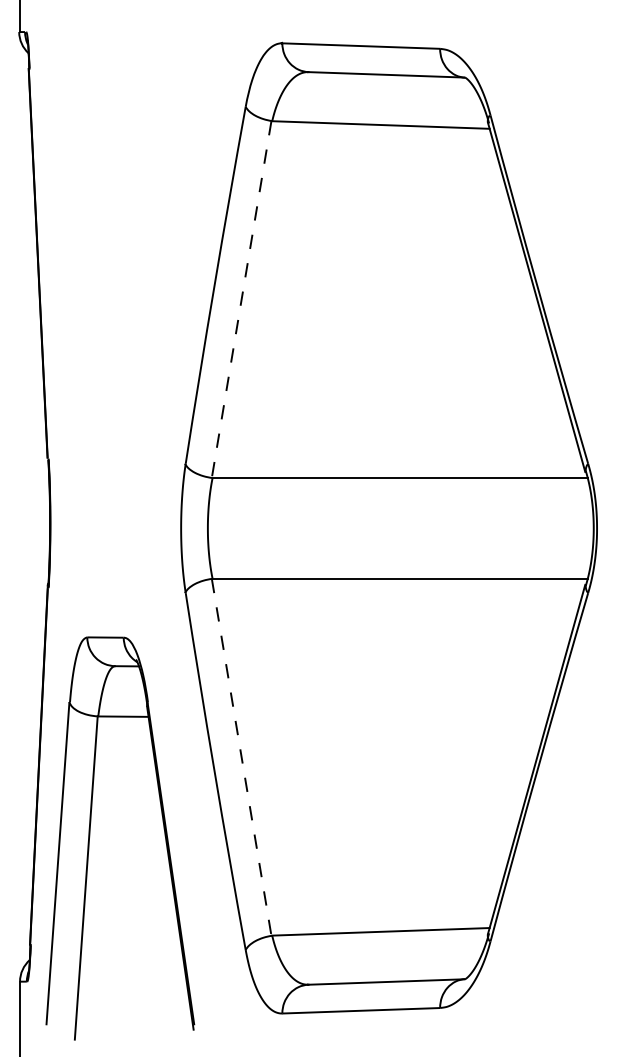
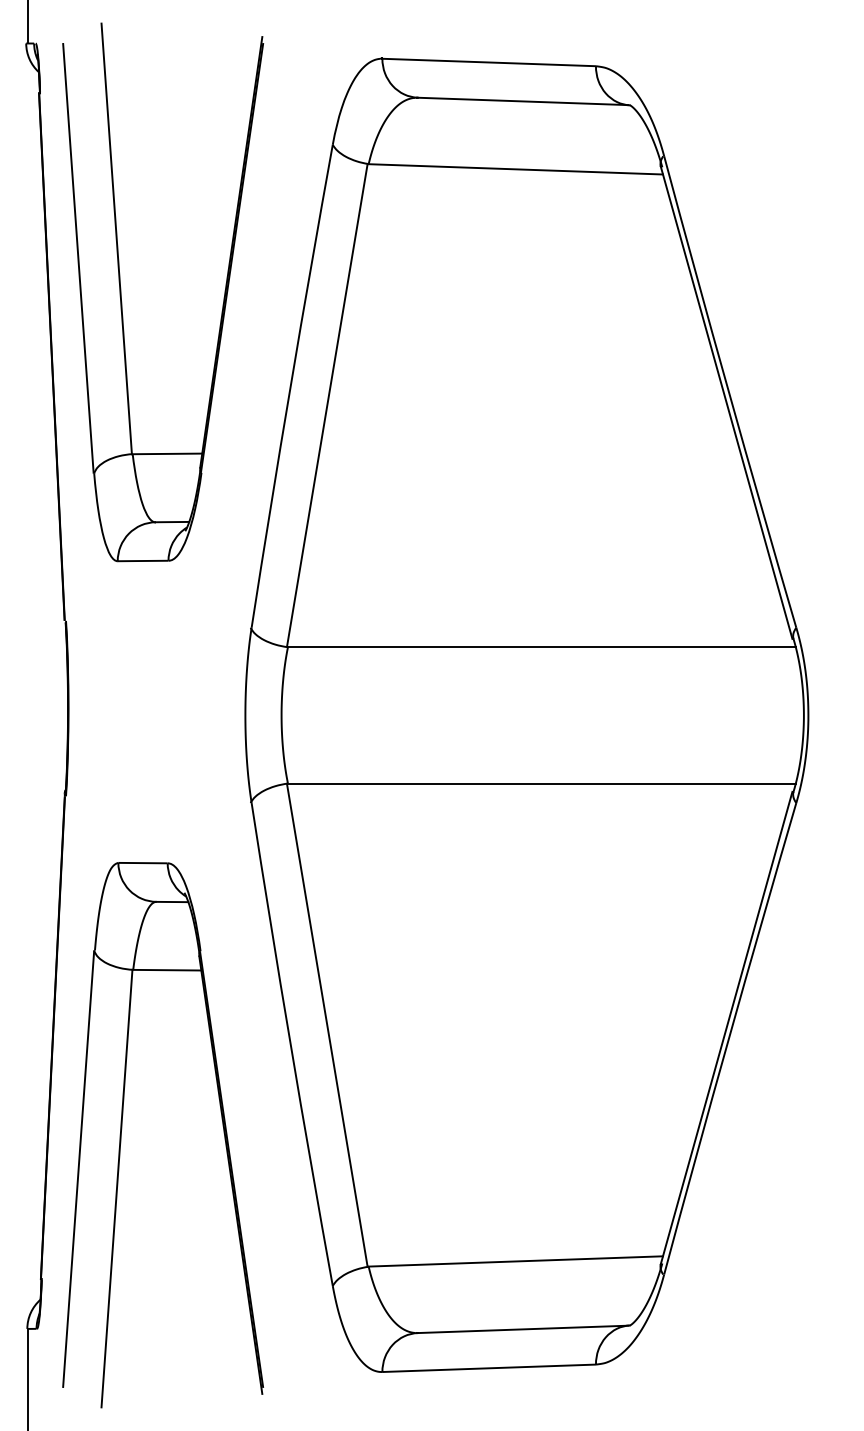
part: (90, 220) -> (122, 298), added
line: (241, 299) -> (327, 405), dashed -> solid
line: (241, 757) -> (327, 1025), dashed -> solid

